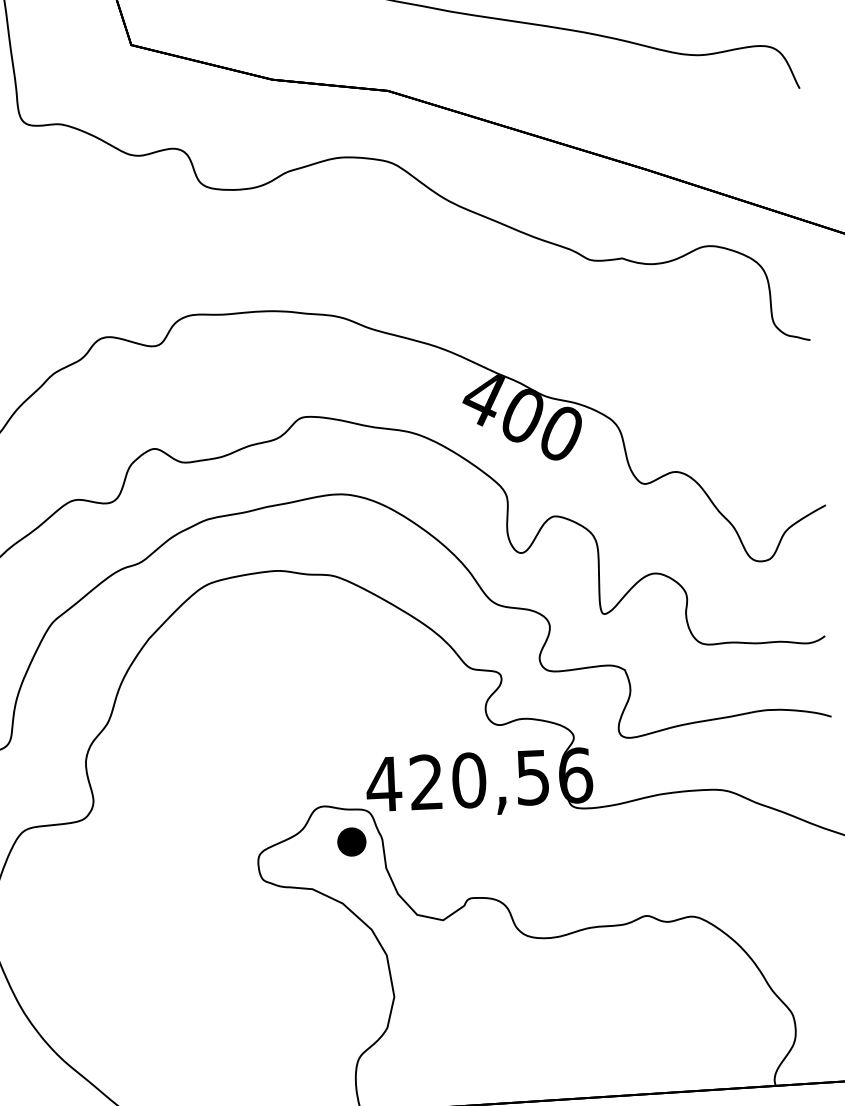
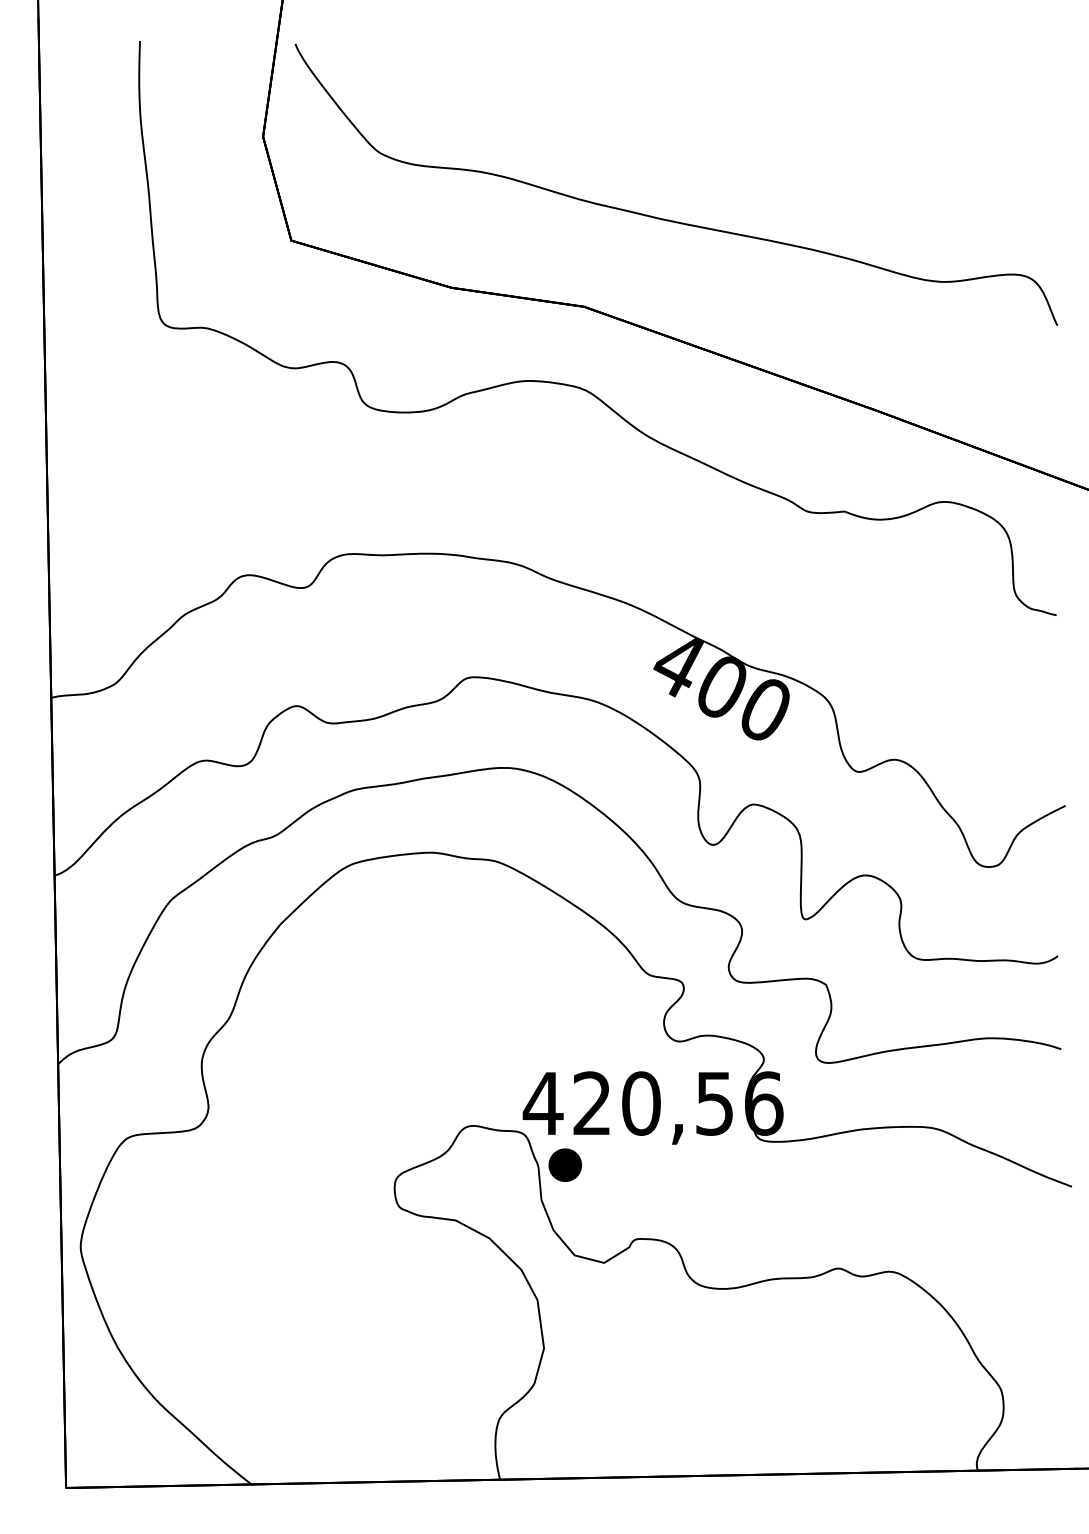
part: (351, 841) -> (564, 1164), moved

